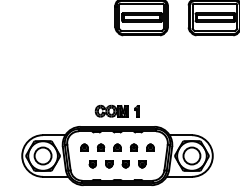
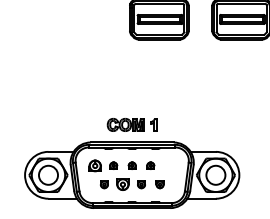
part: (83, 147) -> (94, 165), size x1.6
part: (149, 147) -> (168, 165), removed
part: (108, 164) -> (122, 184), size x1.6

